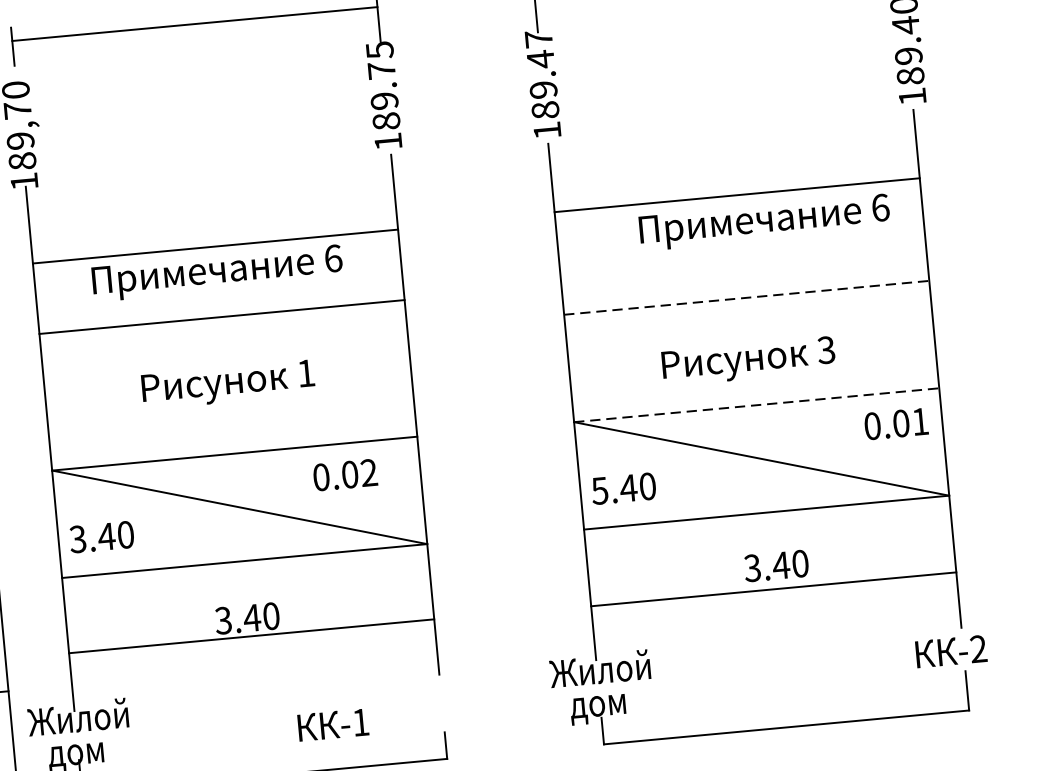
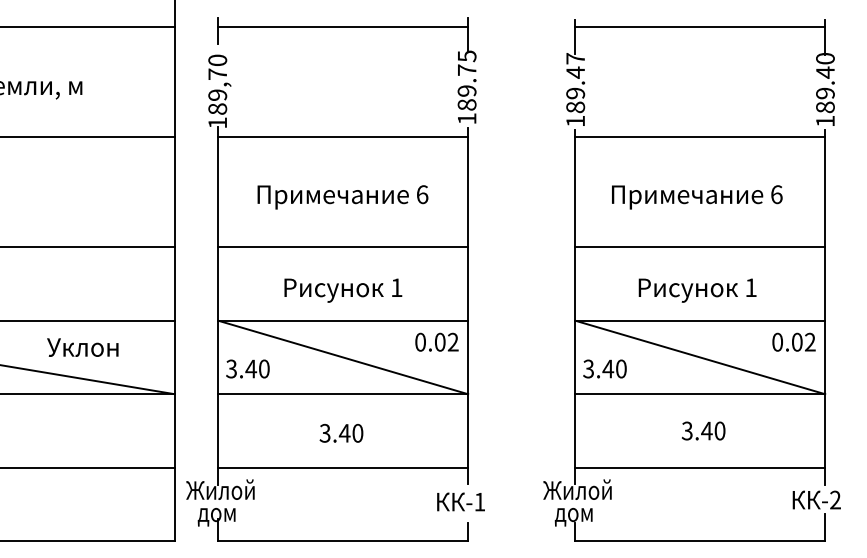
line: (737, 195) -> (700, 137), moved
text: (765, 222) -> (697, 197), moved
line: (215, 247) -> (343, 137), moved
line: (747, 298) -> (700, 247), dashed -> solid
line: (222, 317) -> (343, 247), moved
text: (825, 349) -> (750, 287), 3 -> 1
text: (228, 384) -> (343, 290), moved
line: (756, 404) -> (700, 320), dashed -> solid
text: (920, 420) -> (810, 341), 0.01 -> 0.02
text: (344, 474) -> (436, 341), moved
text: (599, 490) -> (588, 368), 5.40 -> 3.40
line: (773, 589) -> (700, 467), moved
line: (251, 635) -> (343, 467), moved
text: (332, 724) -> (460, 501), moved

